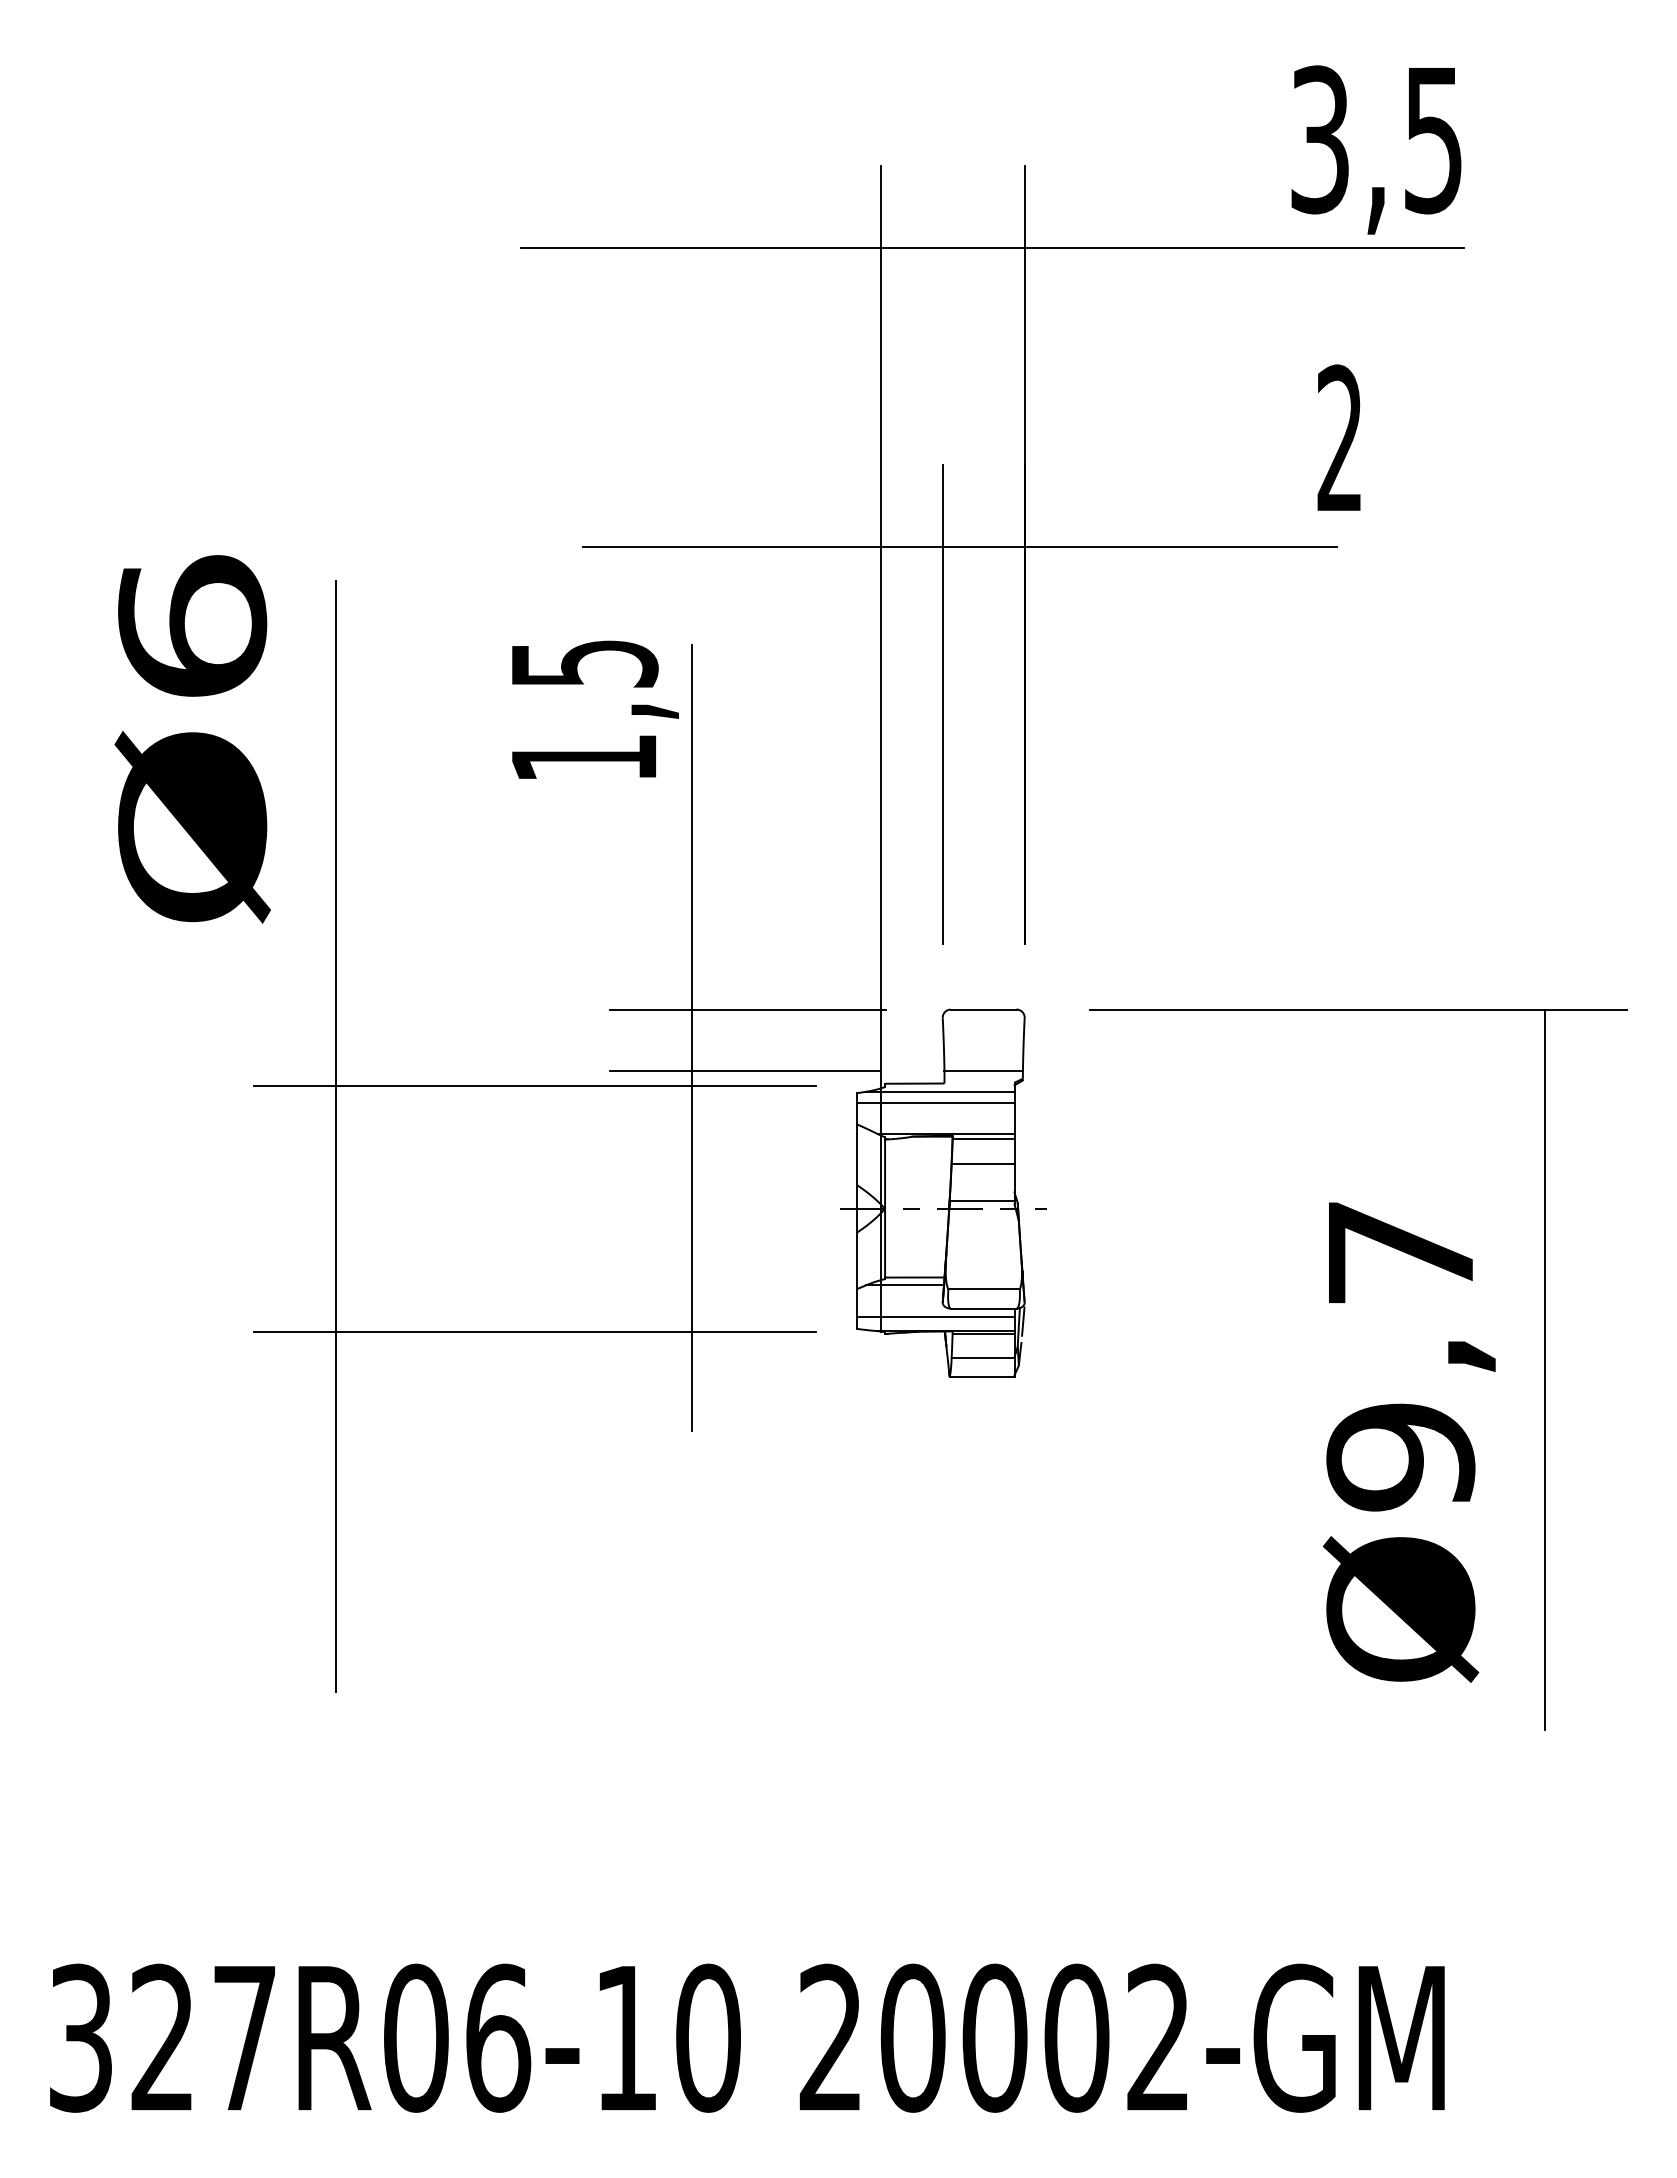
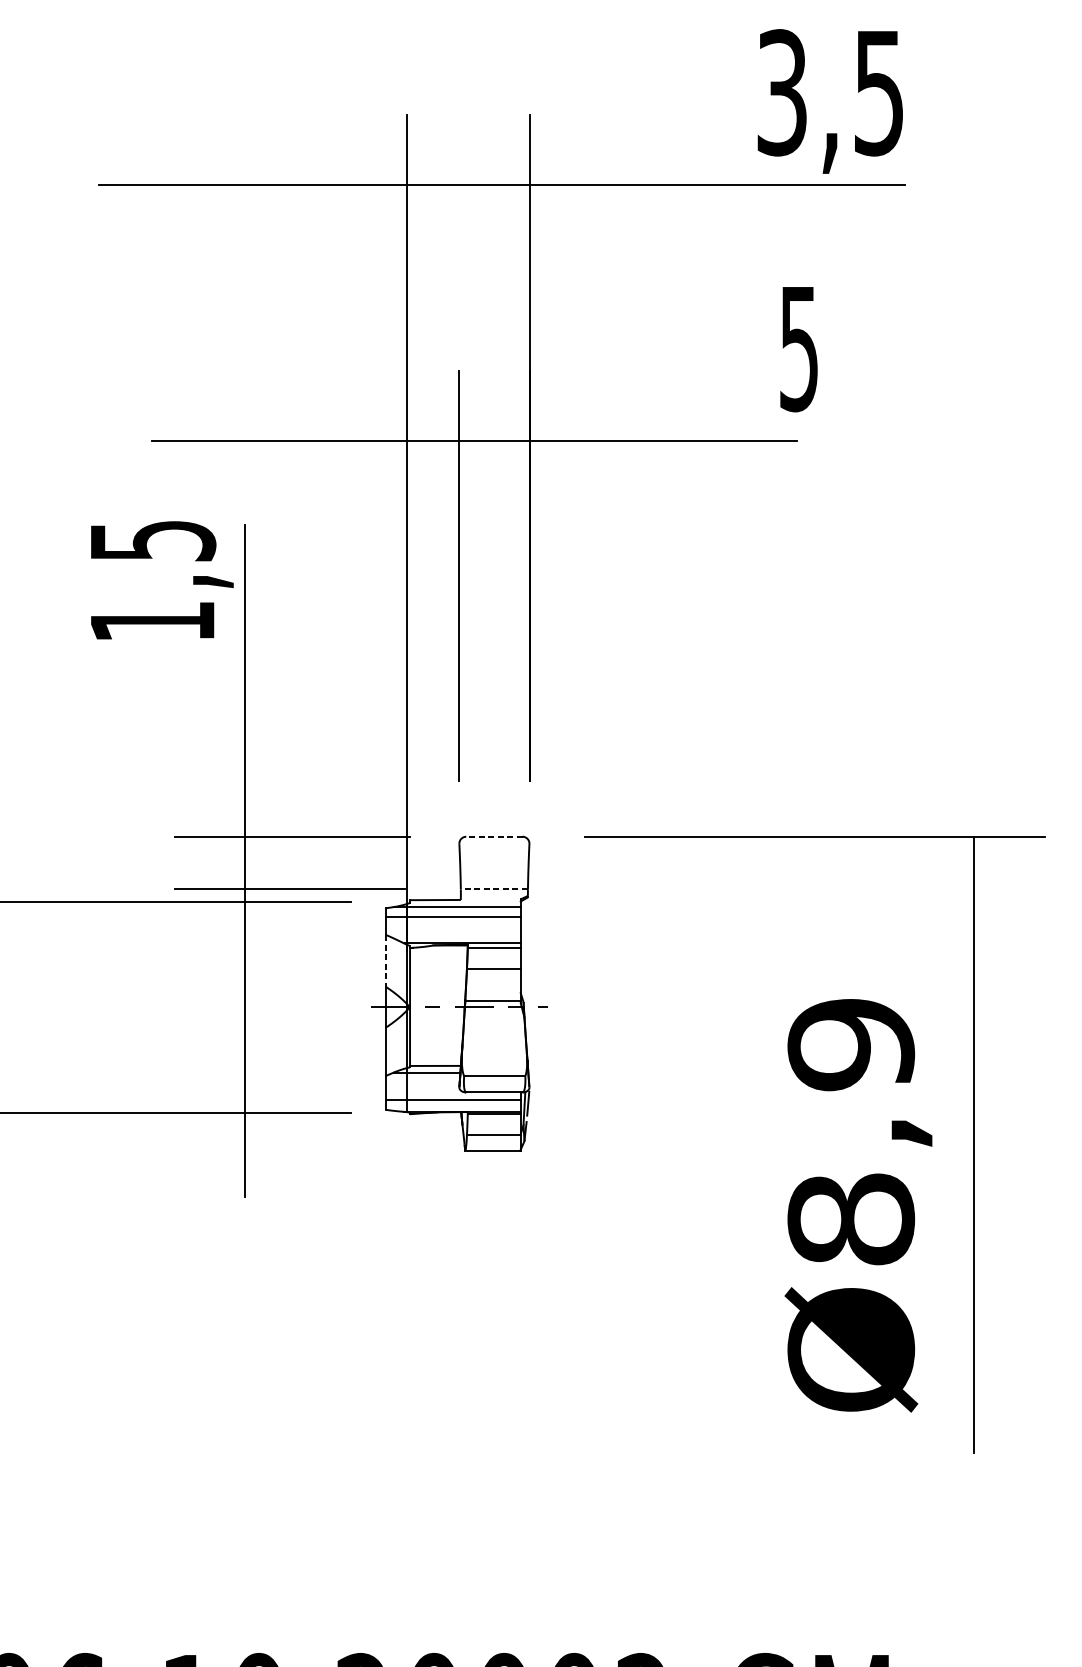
text: (1339, 438) -> (798, 348), 2 -> 5
line: (983, 1009) -> (494, 836), solid -> dashed
line: (983, 1071) -> (494, 889), solid -> dashed
line: (857, 1155) -> (386, 961), solid -> dashed
text: (1400, 1355) -> (850, 1132), Ø9,7 -> Ø8,9

